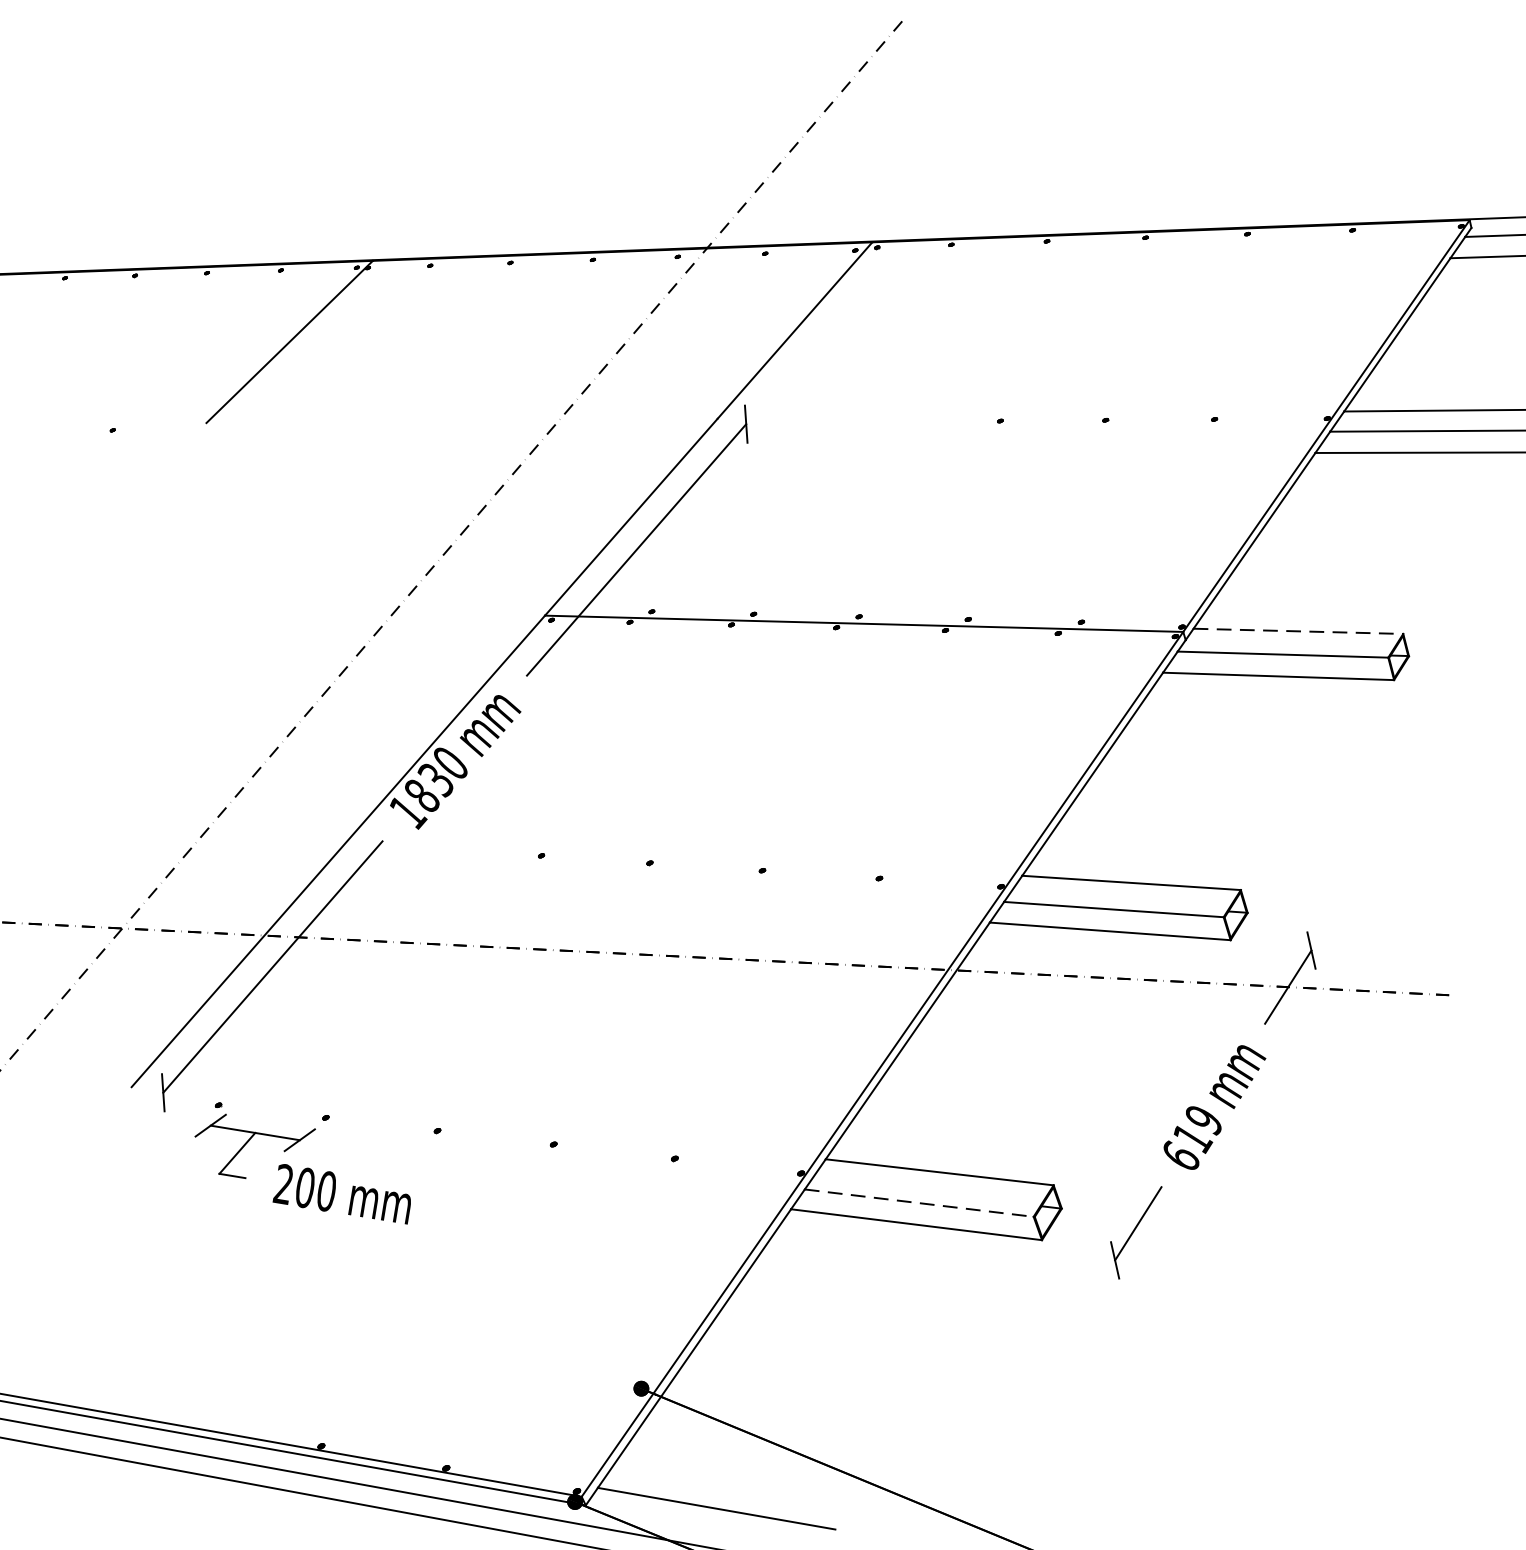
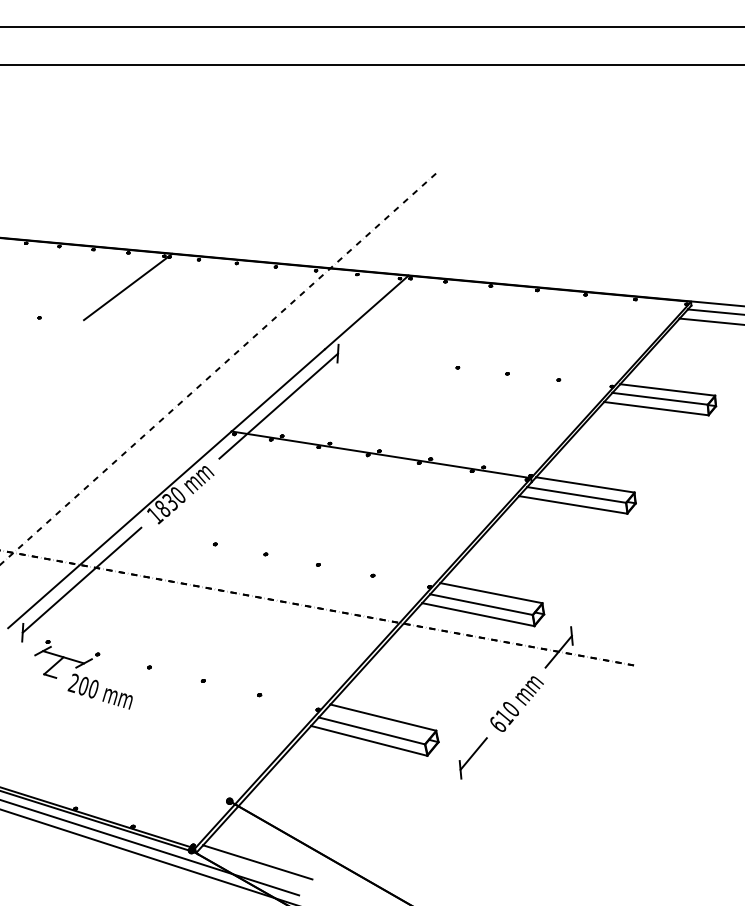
line: (1298, 630) -> (585, 484), dashed -> solid
text: (1203, 1122) -> (510, 710), 619 -> 610
line: (918, 1202) -> (371, 730), dashed -> solid

